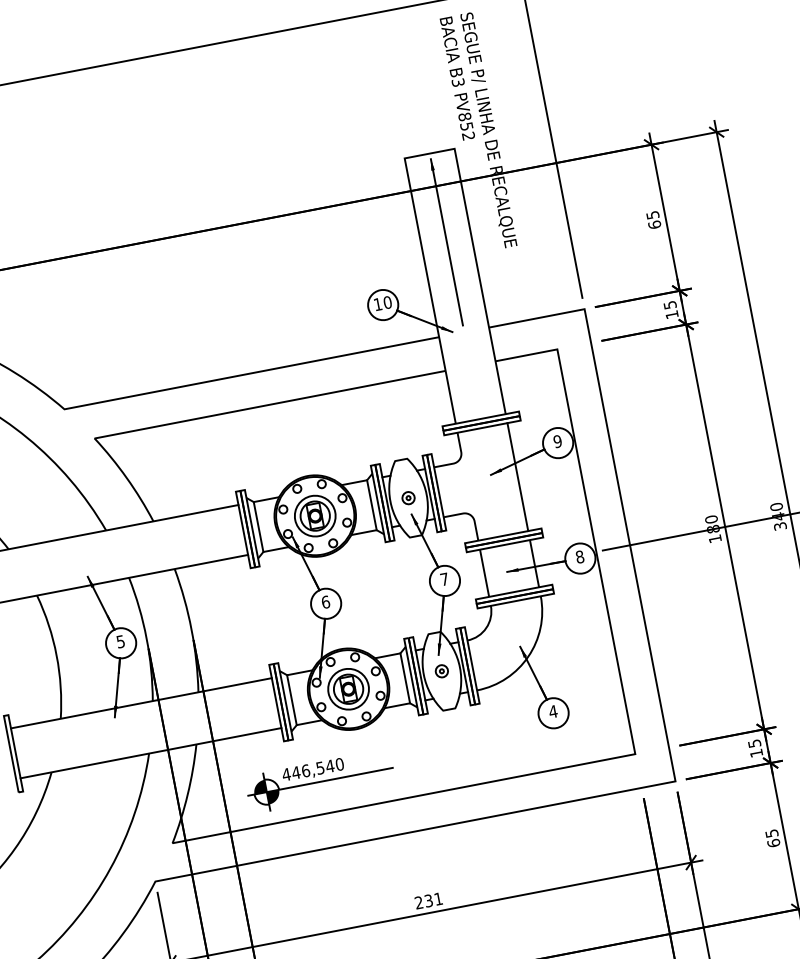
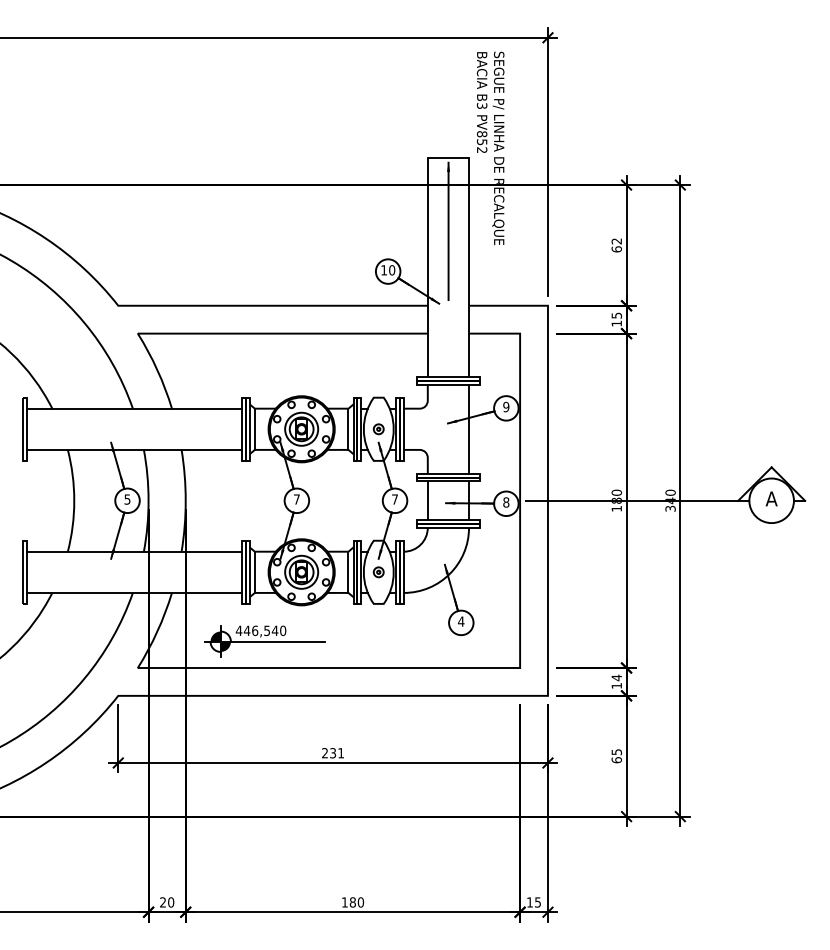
text: (652, 215) -> (616, 241), 65 -> 62
text: (325, 602) -> (296, 499), 6 -> 7
text: (754, 743) -> (616, 677), 15 -> 14

